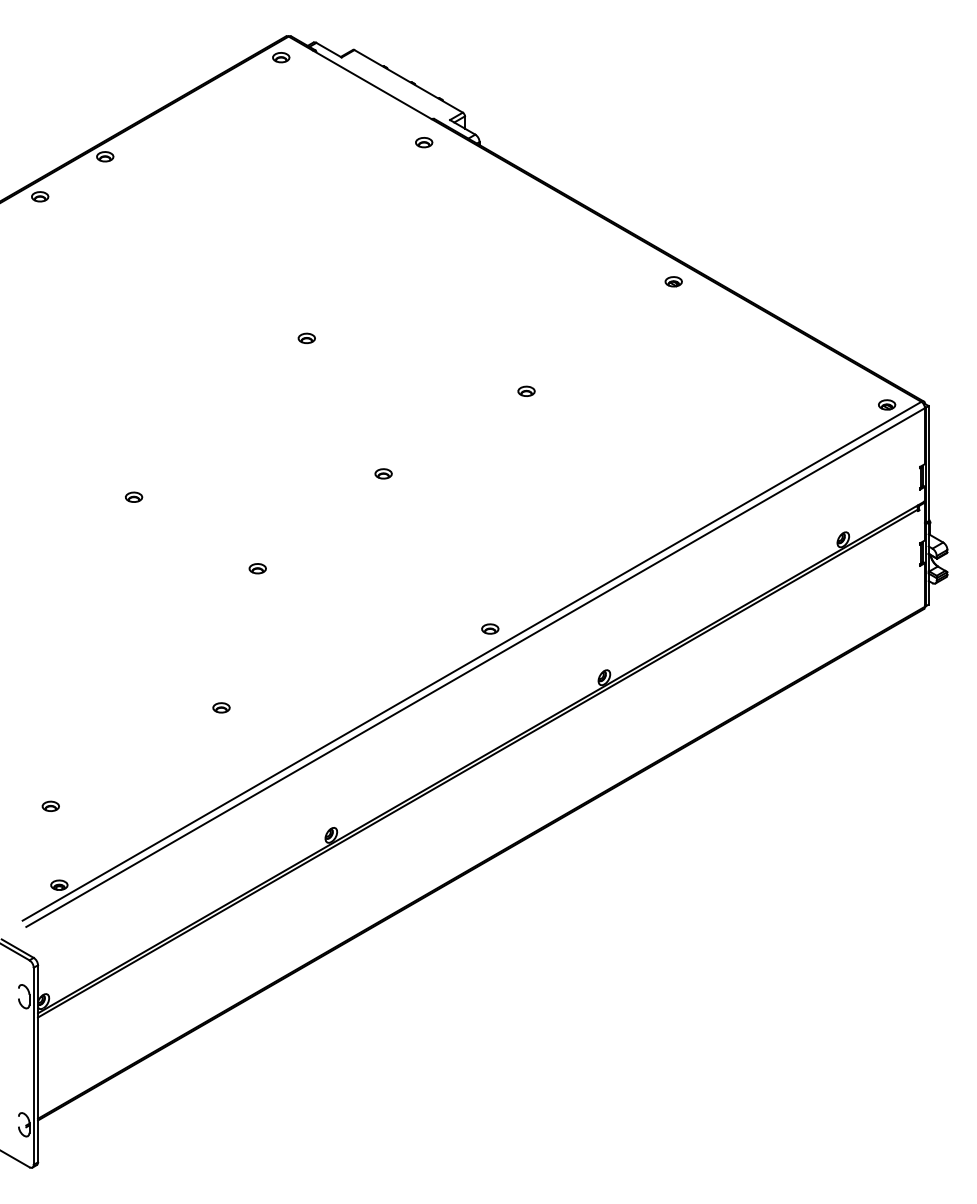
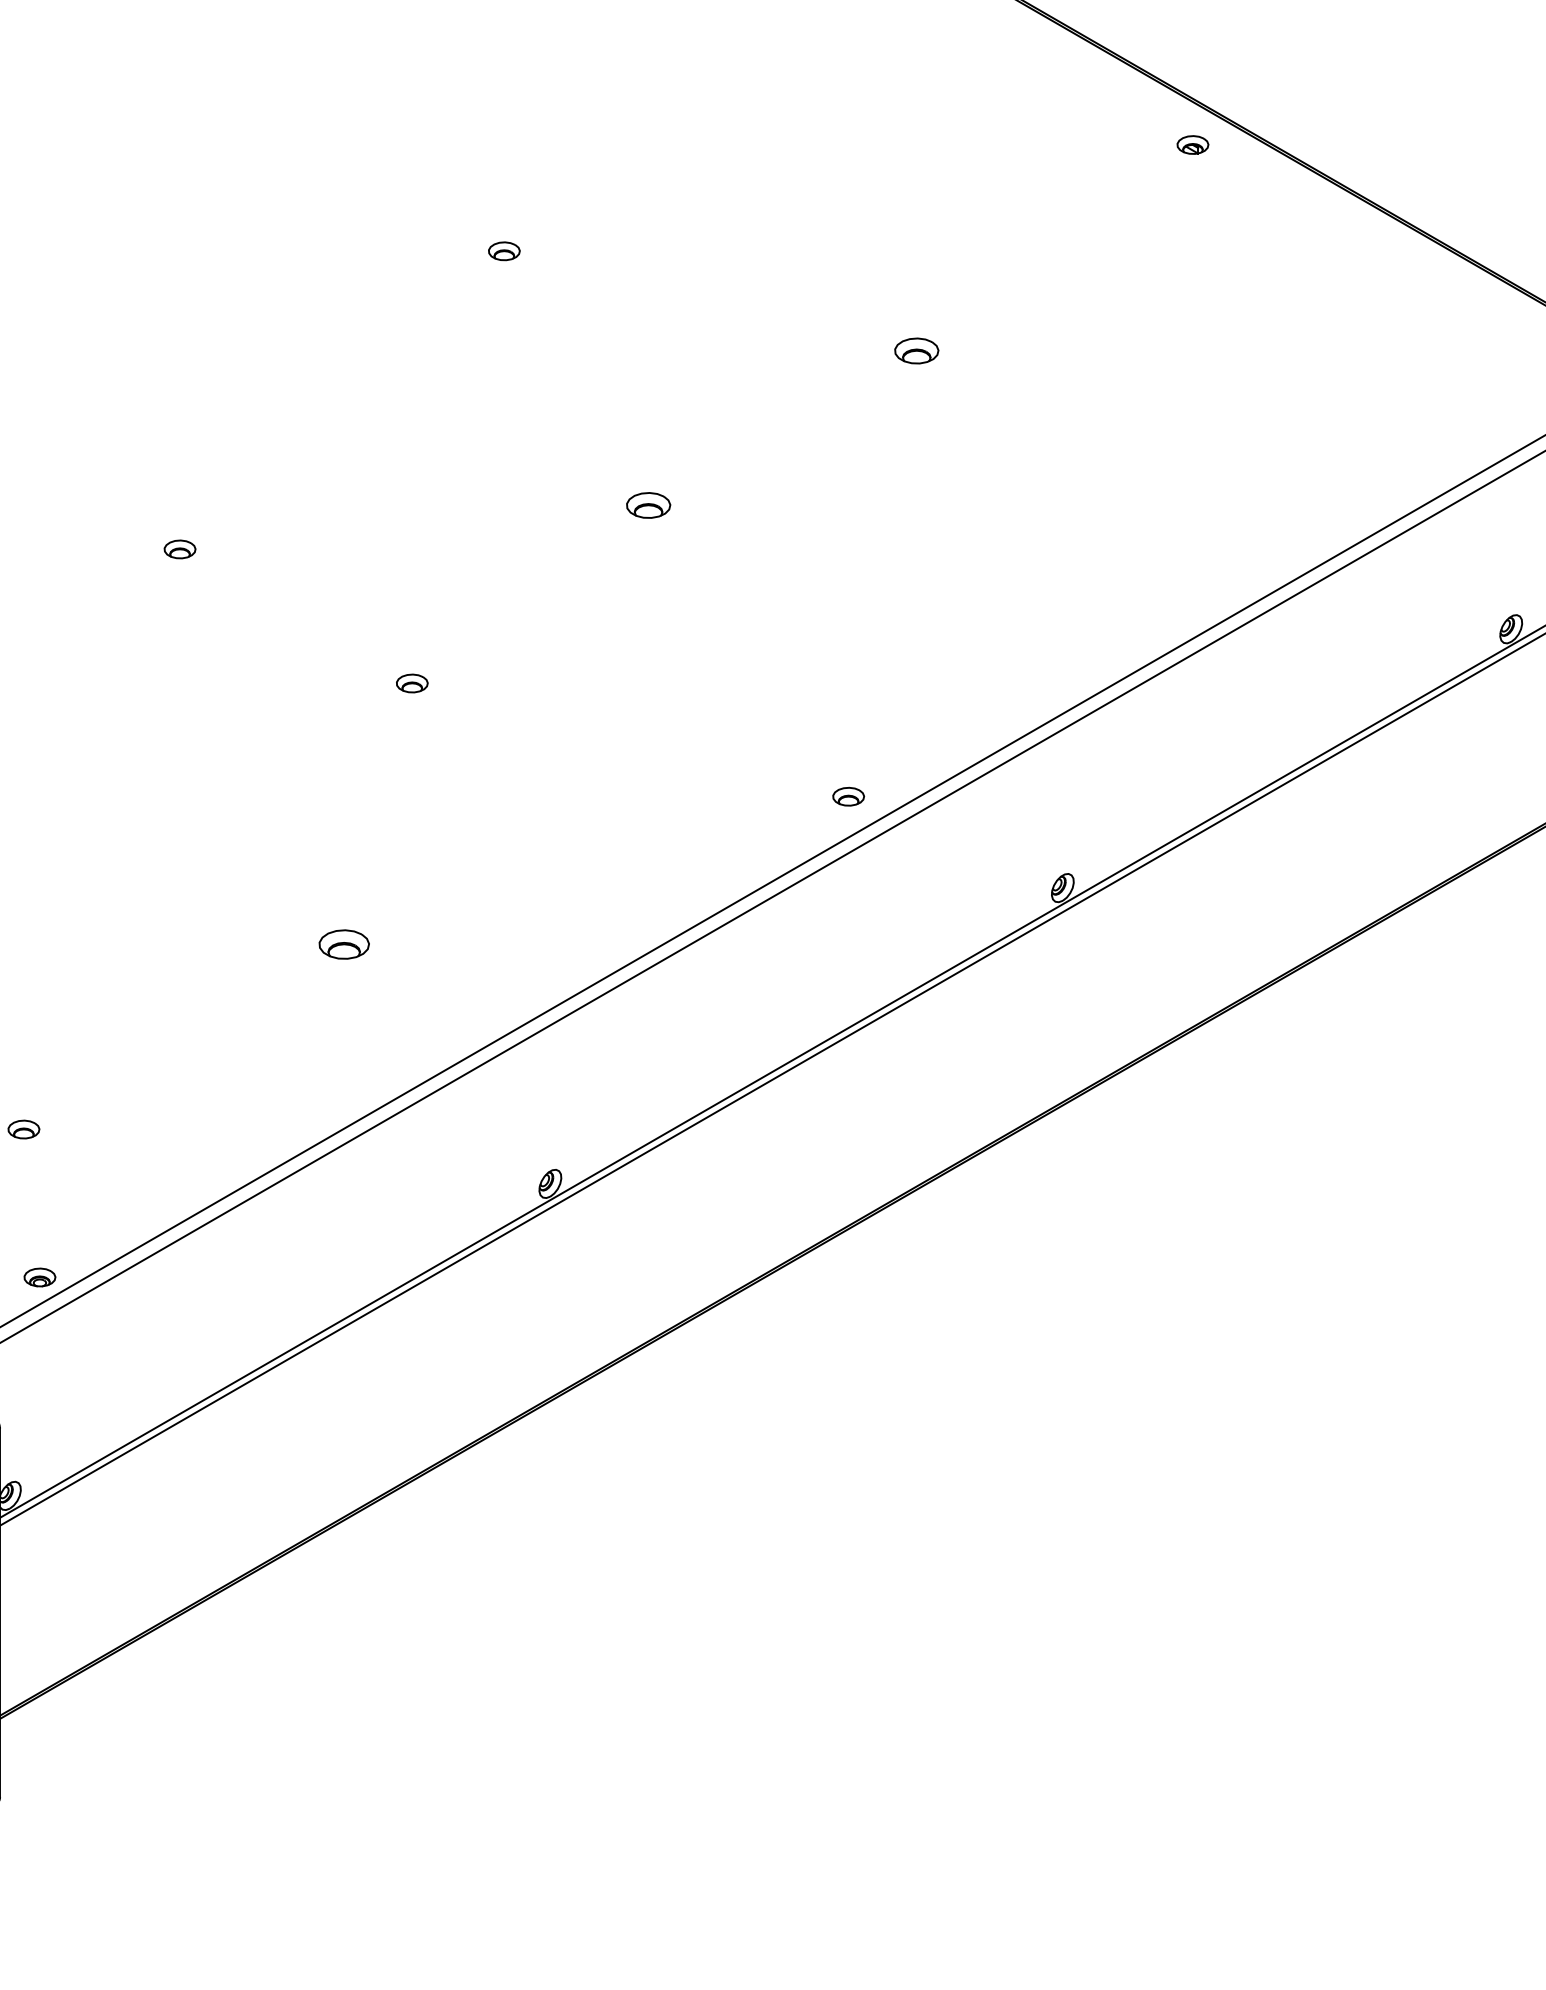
part: (526, 390) -> (916, 349), size x1.4
part: (383, 473) -> (648, 504), size x1.4
part: (221, 707) -> (344, 943), size x1.6

